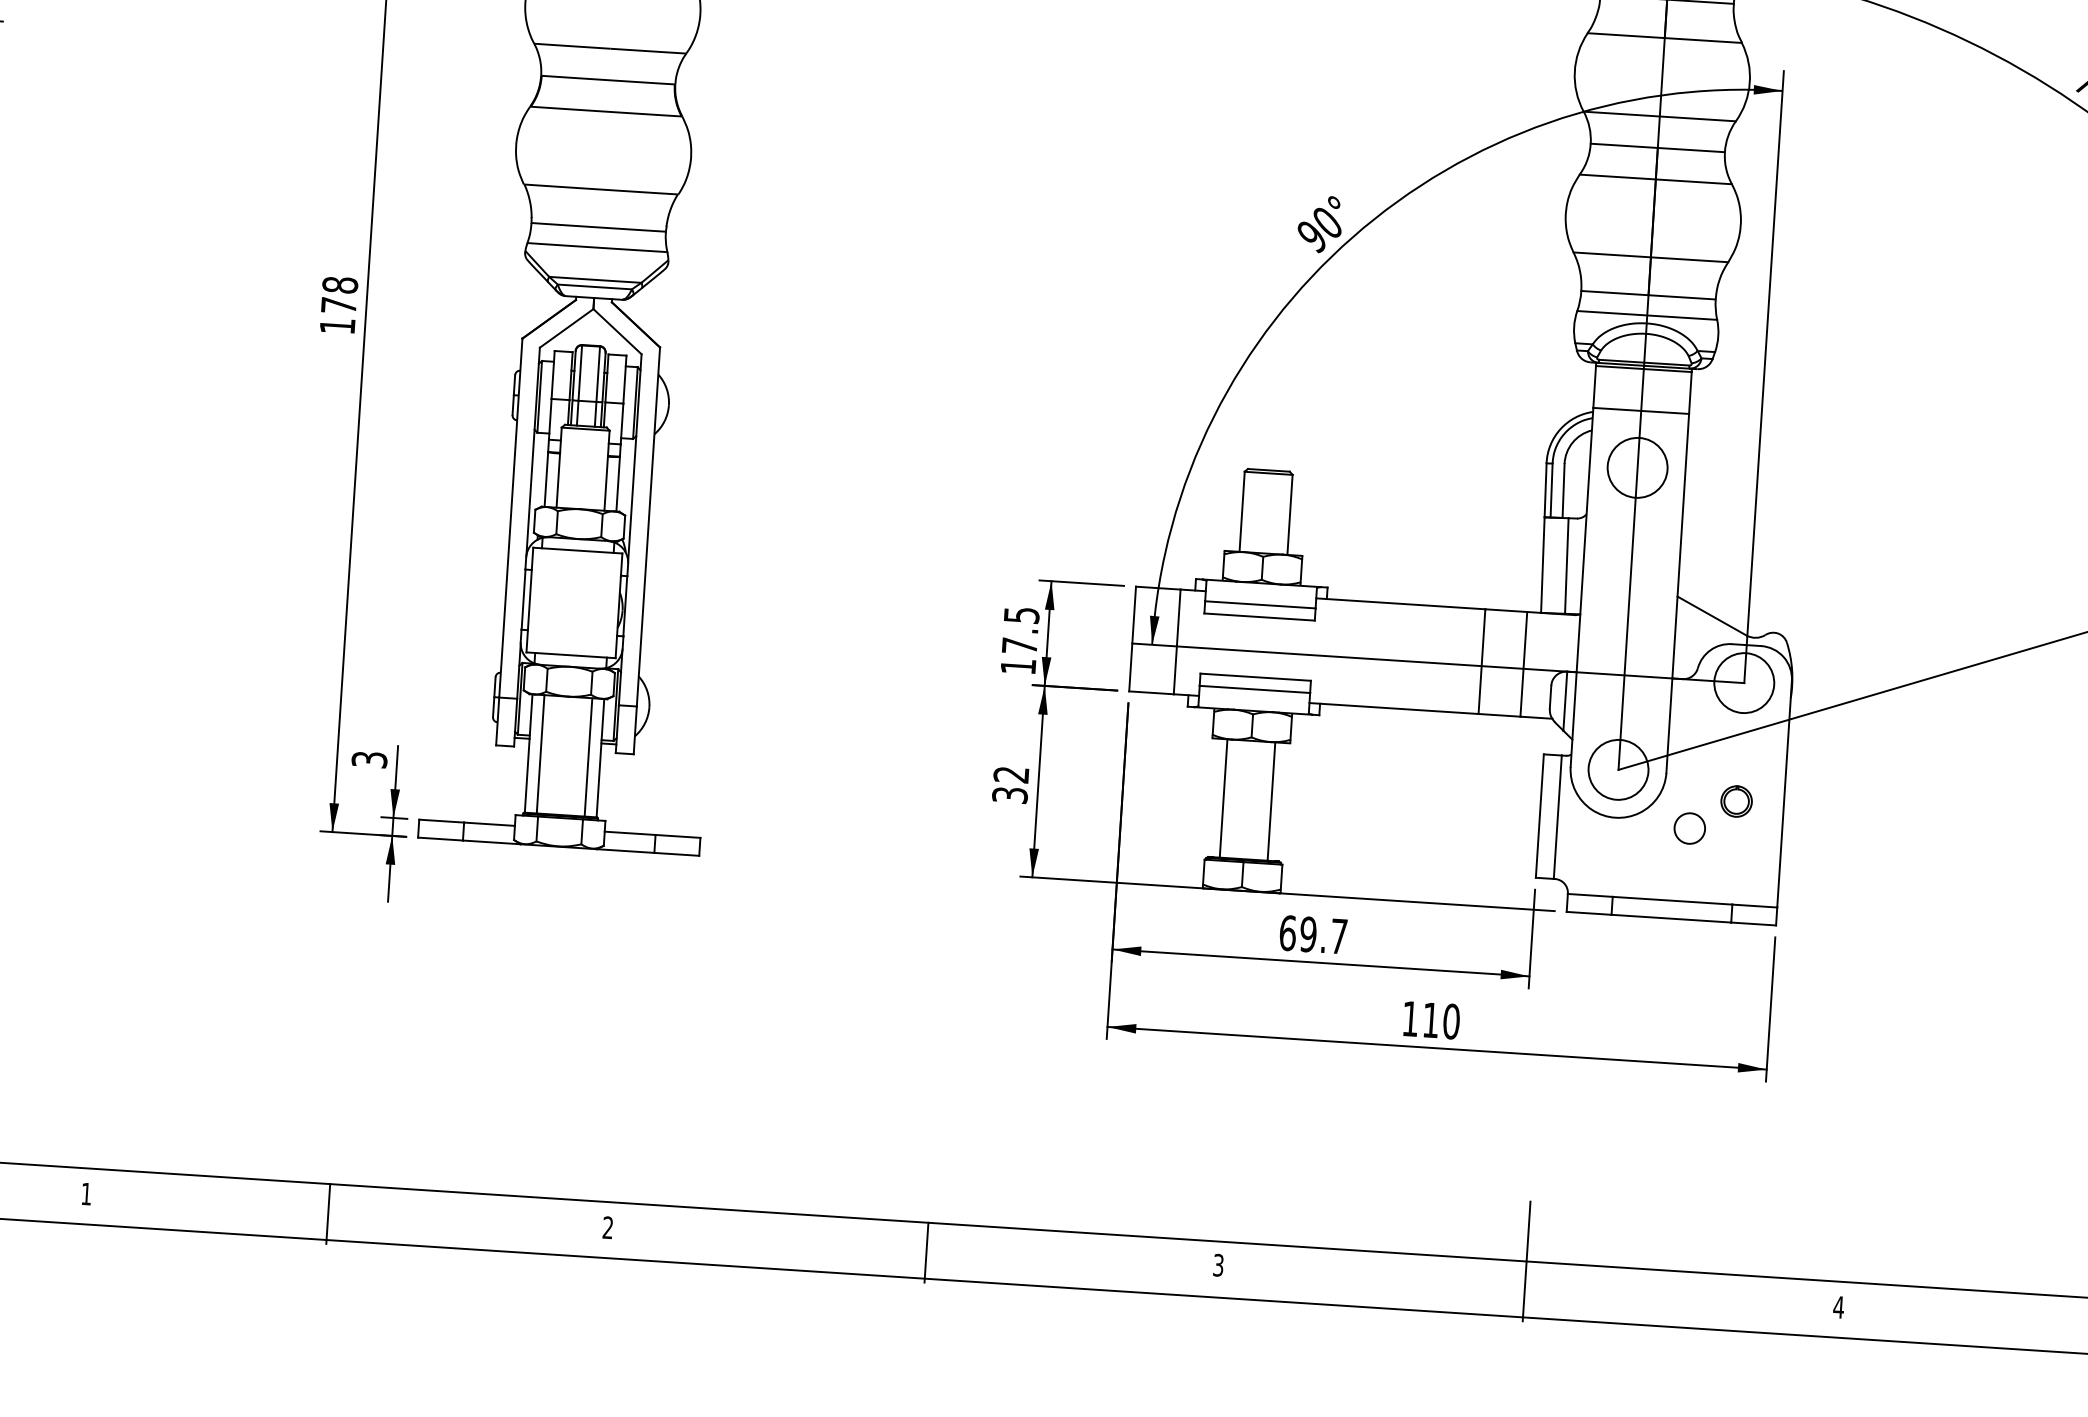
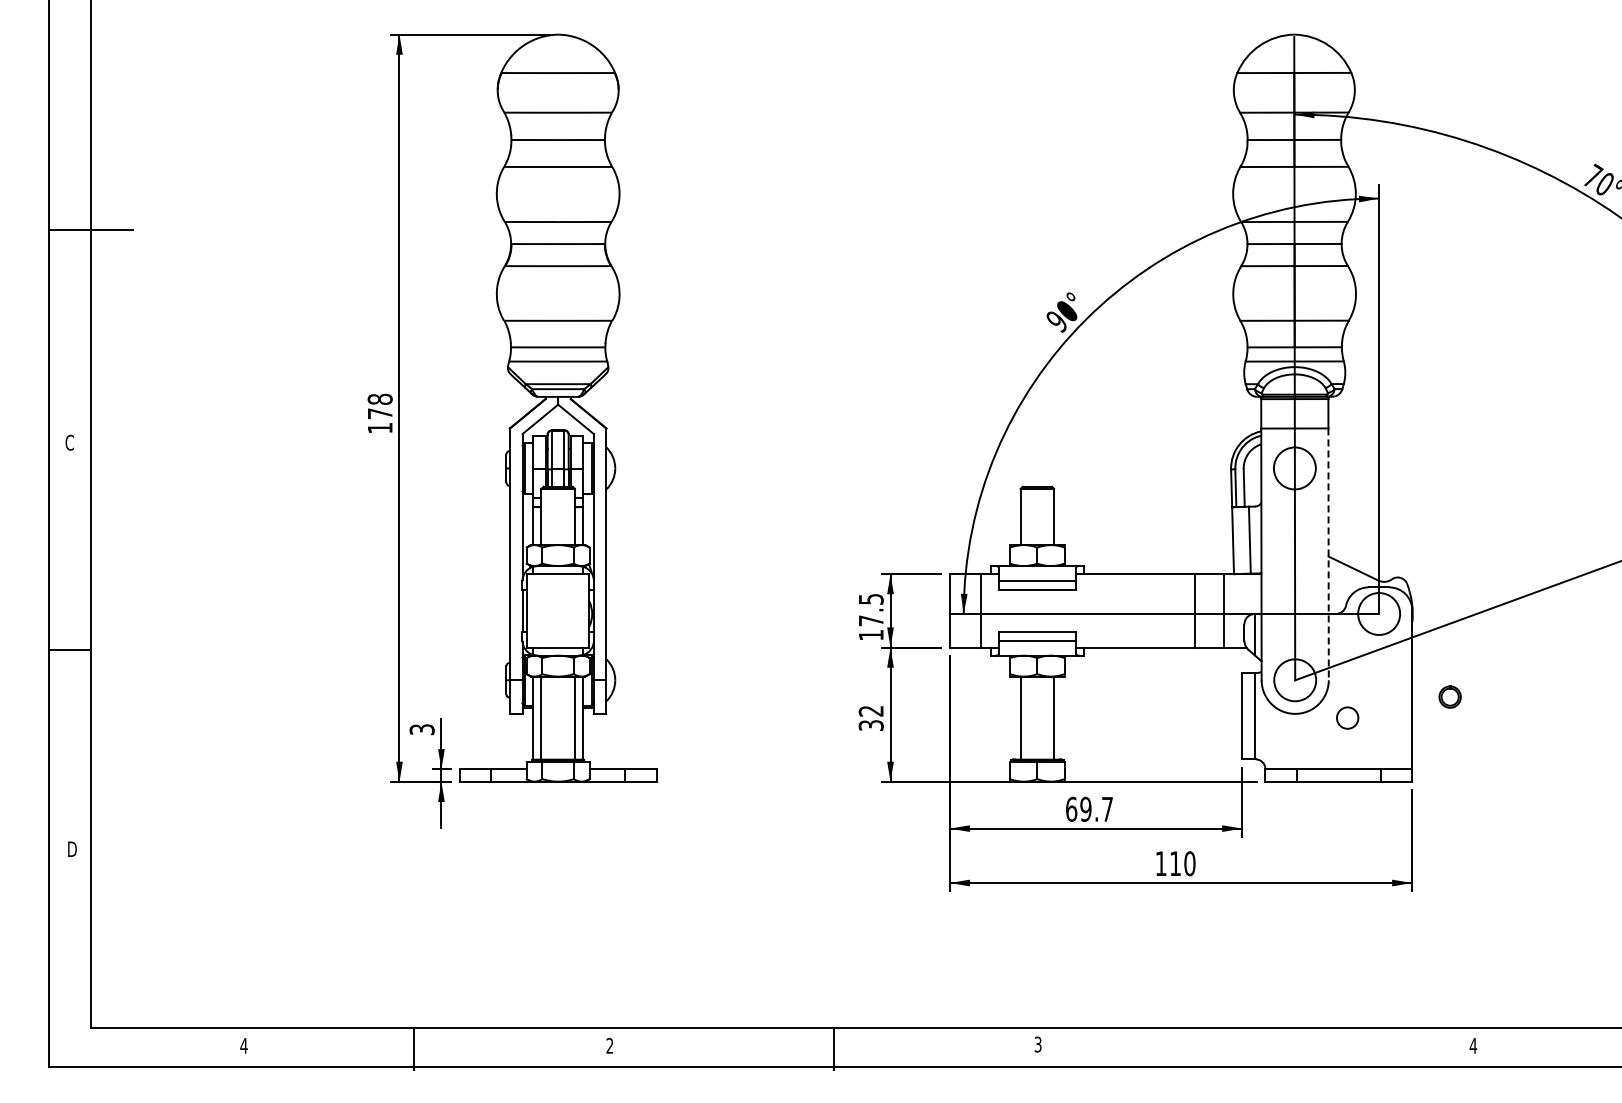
line: (1677, 593) -> (1328, 554), solid -> dashed
part: (1735, 800) -> (1449, 696), moved
text: (85, 1193) -> (243, 1045), 1 -> 4
line: (1527, 1260) -> (1253, 1027), removed

